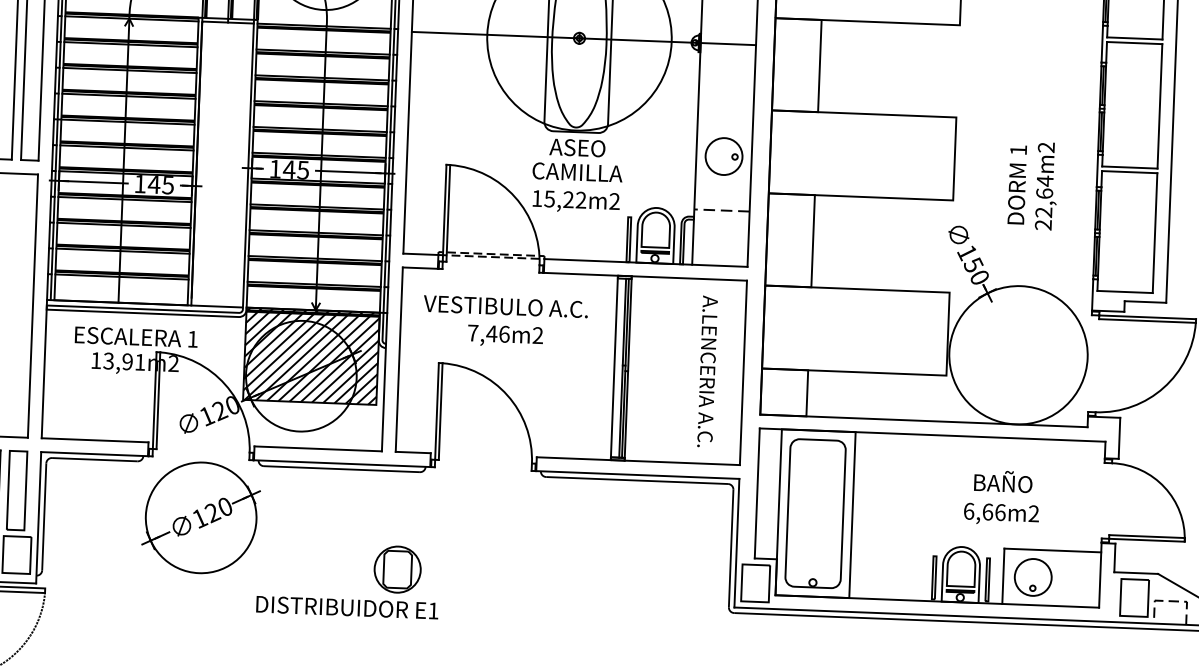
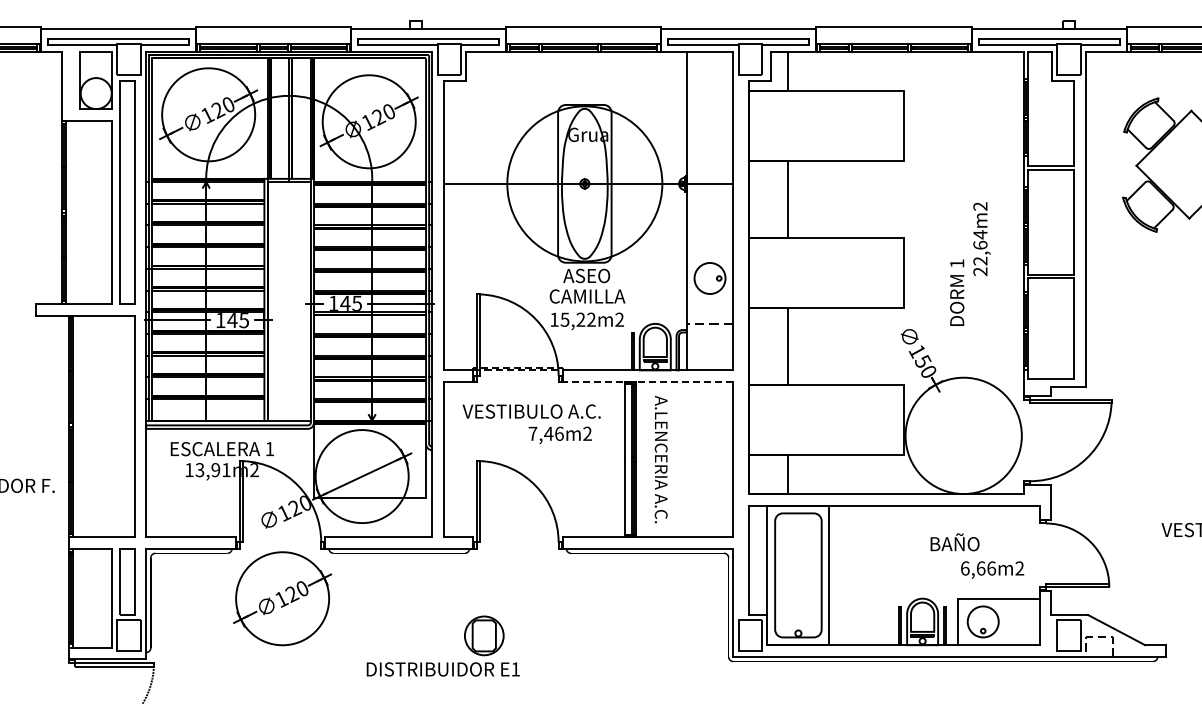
text: (1046, 185) -> (981, 238), moved
line: (644, 276) -> (647, 381), solid -> dashed
text: (504, 336) -> (559, 435), moved
hatch: (312, 356) -> (370, 459), removed
text: (706, 371) -> (660, 459), moved
text: (1001, 513) -> (992, 569), moved
part: (343, 599) -> (439, 662), moved

